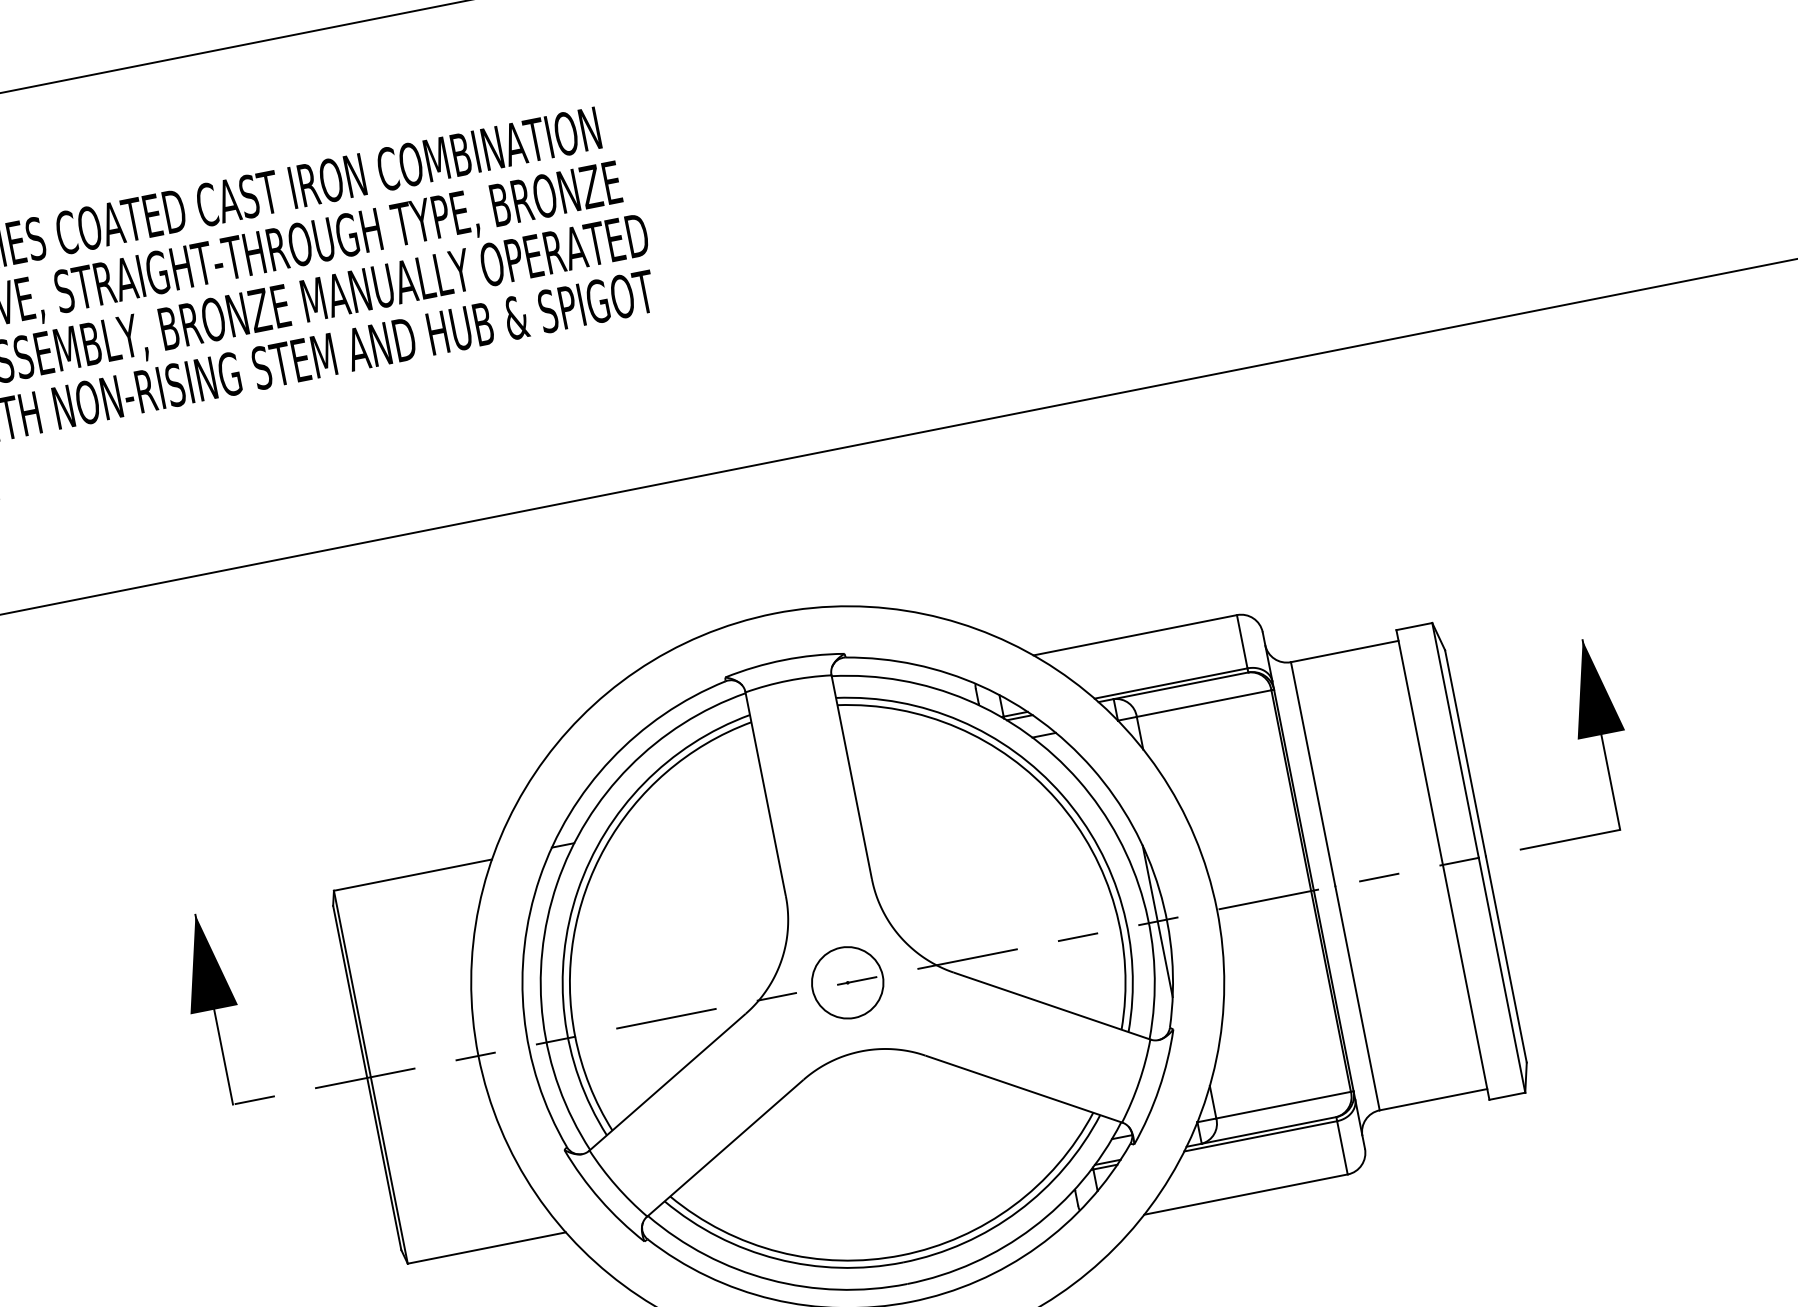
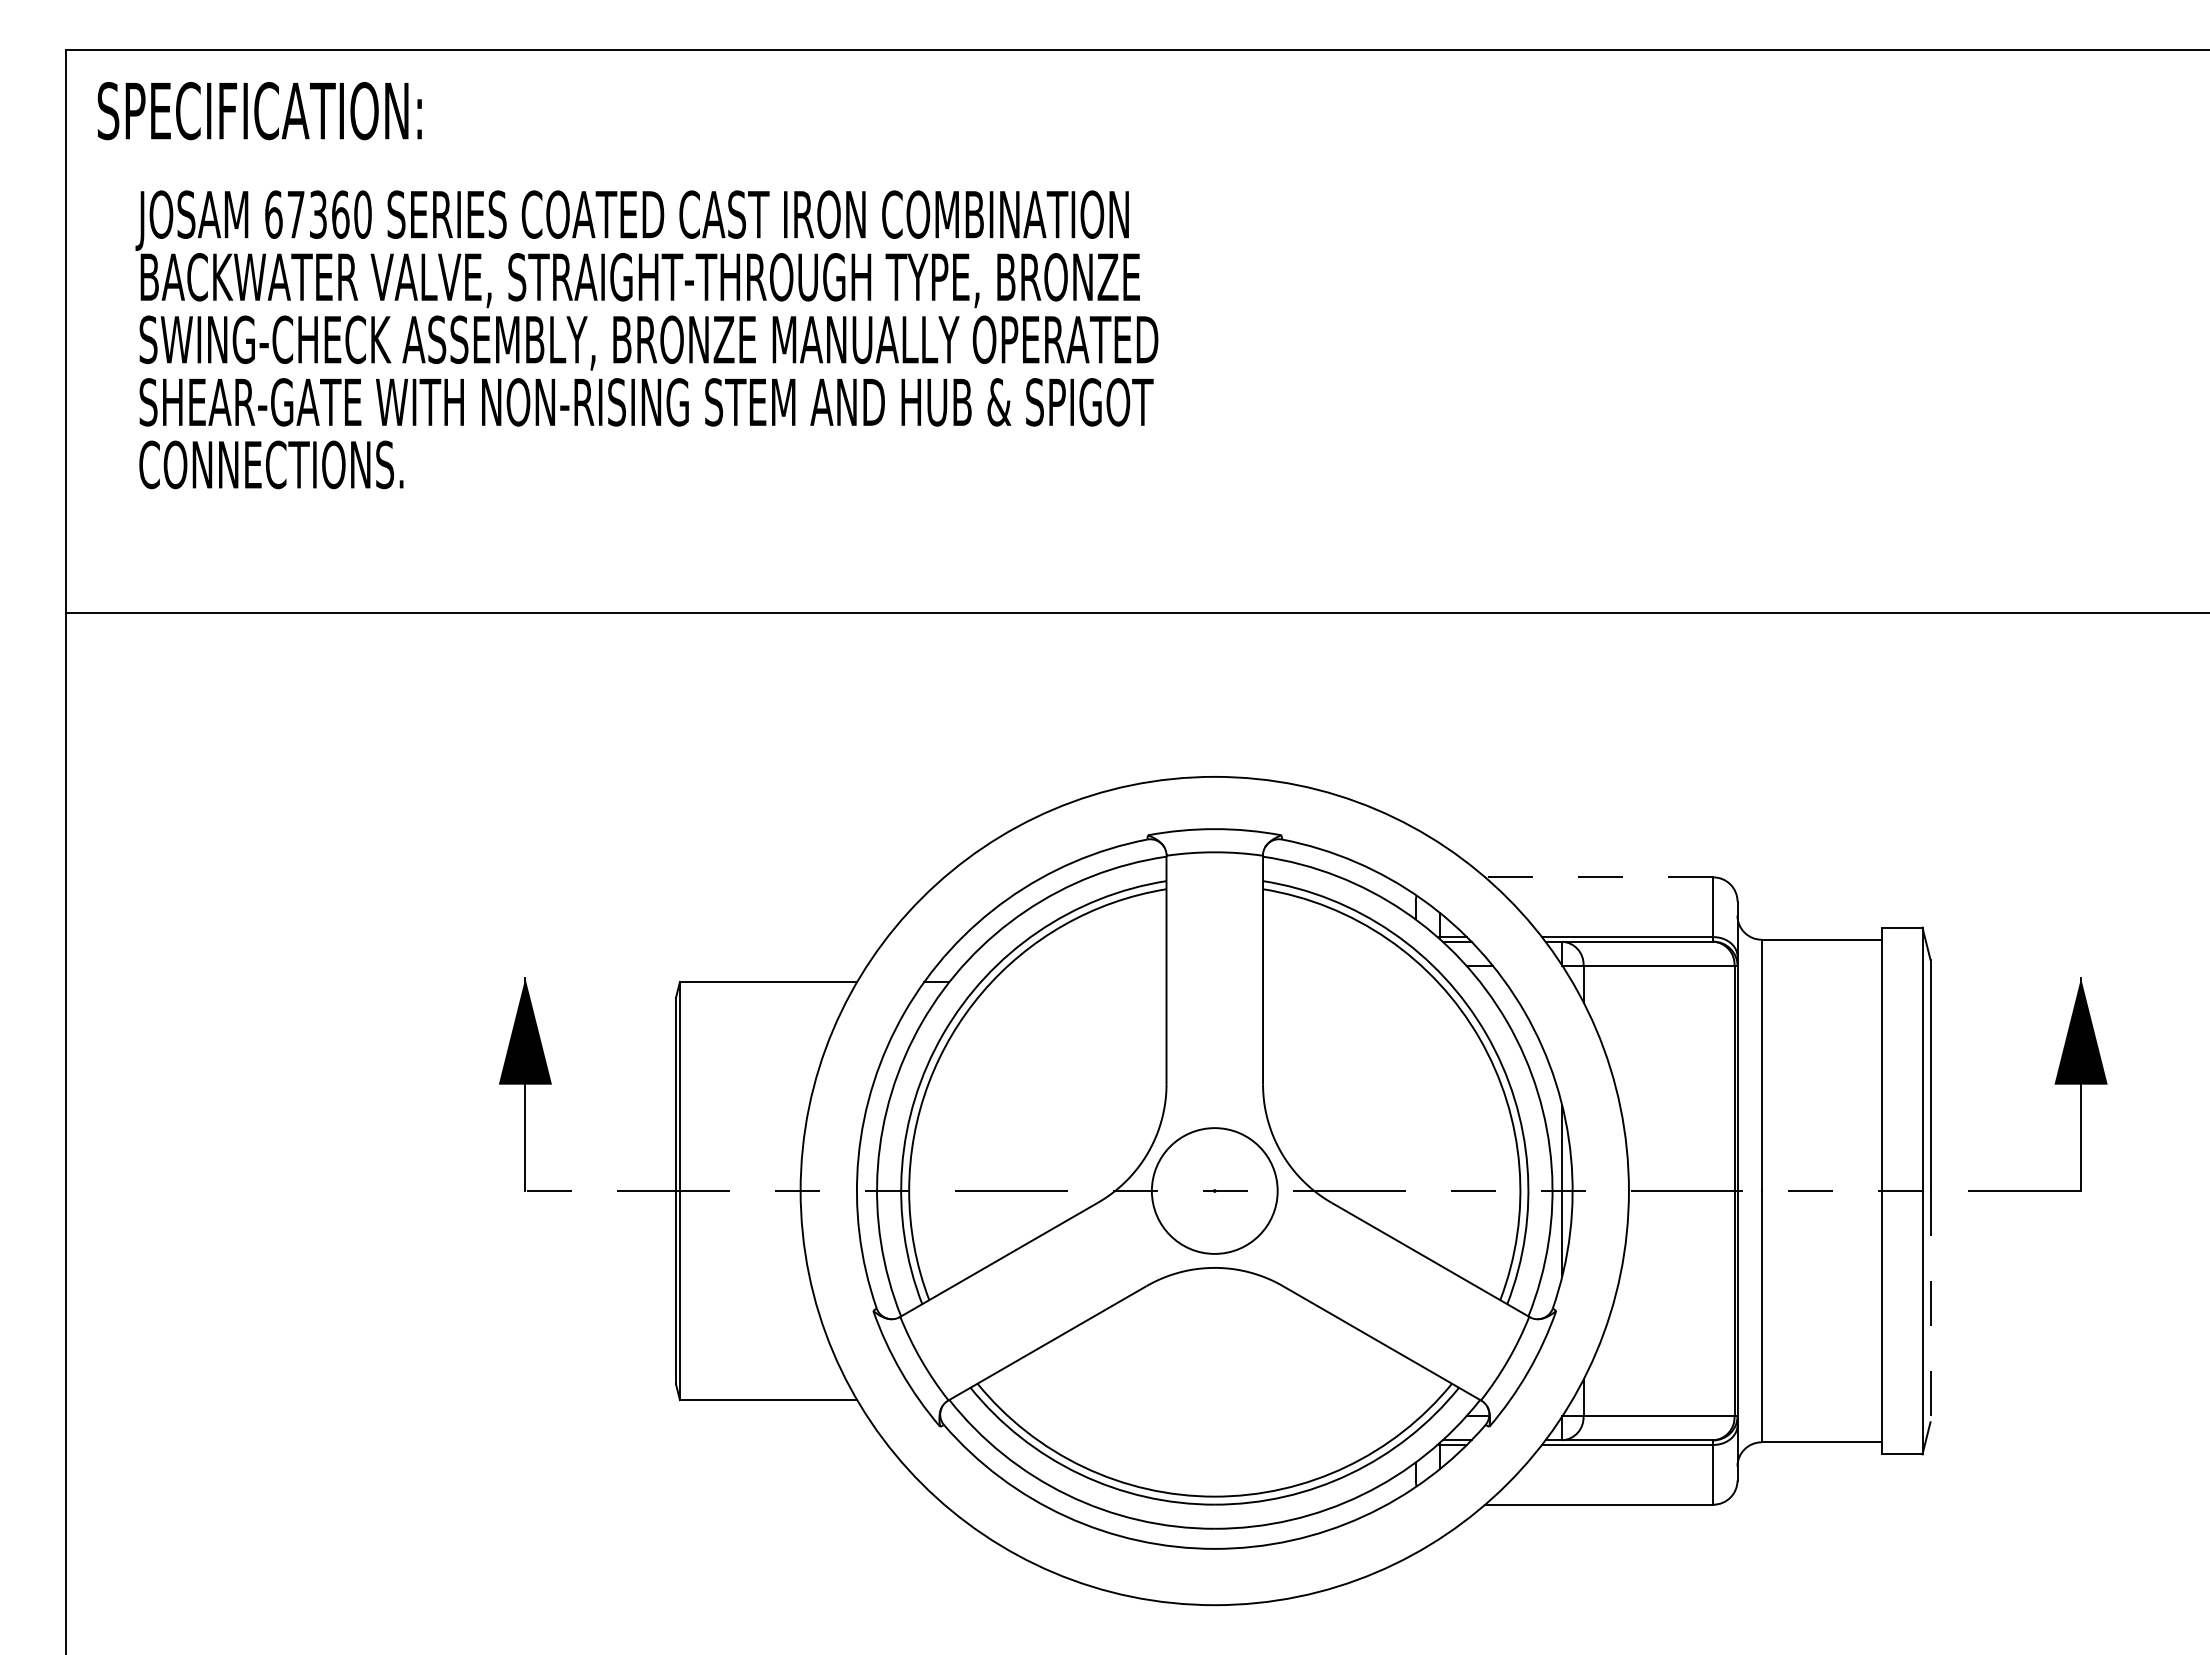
line: (1134, 635) -> (1598, 877), solid -> dashed
line: (1506, 959) -> (1930, 1306), solid -> dashed
circle: (847, 982) -> (1214, 1190), size x1.6

